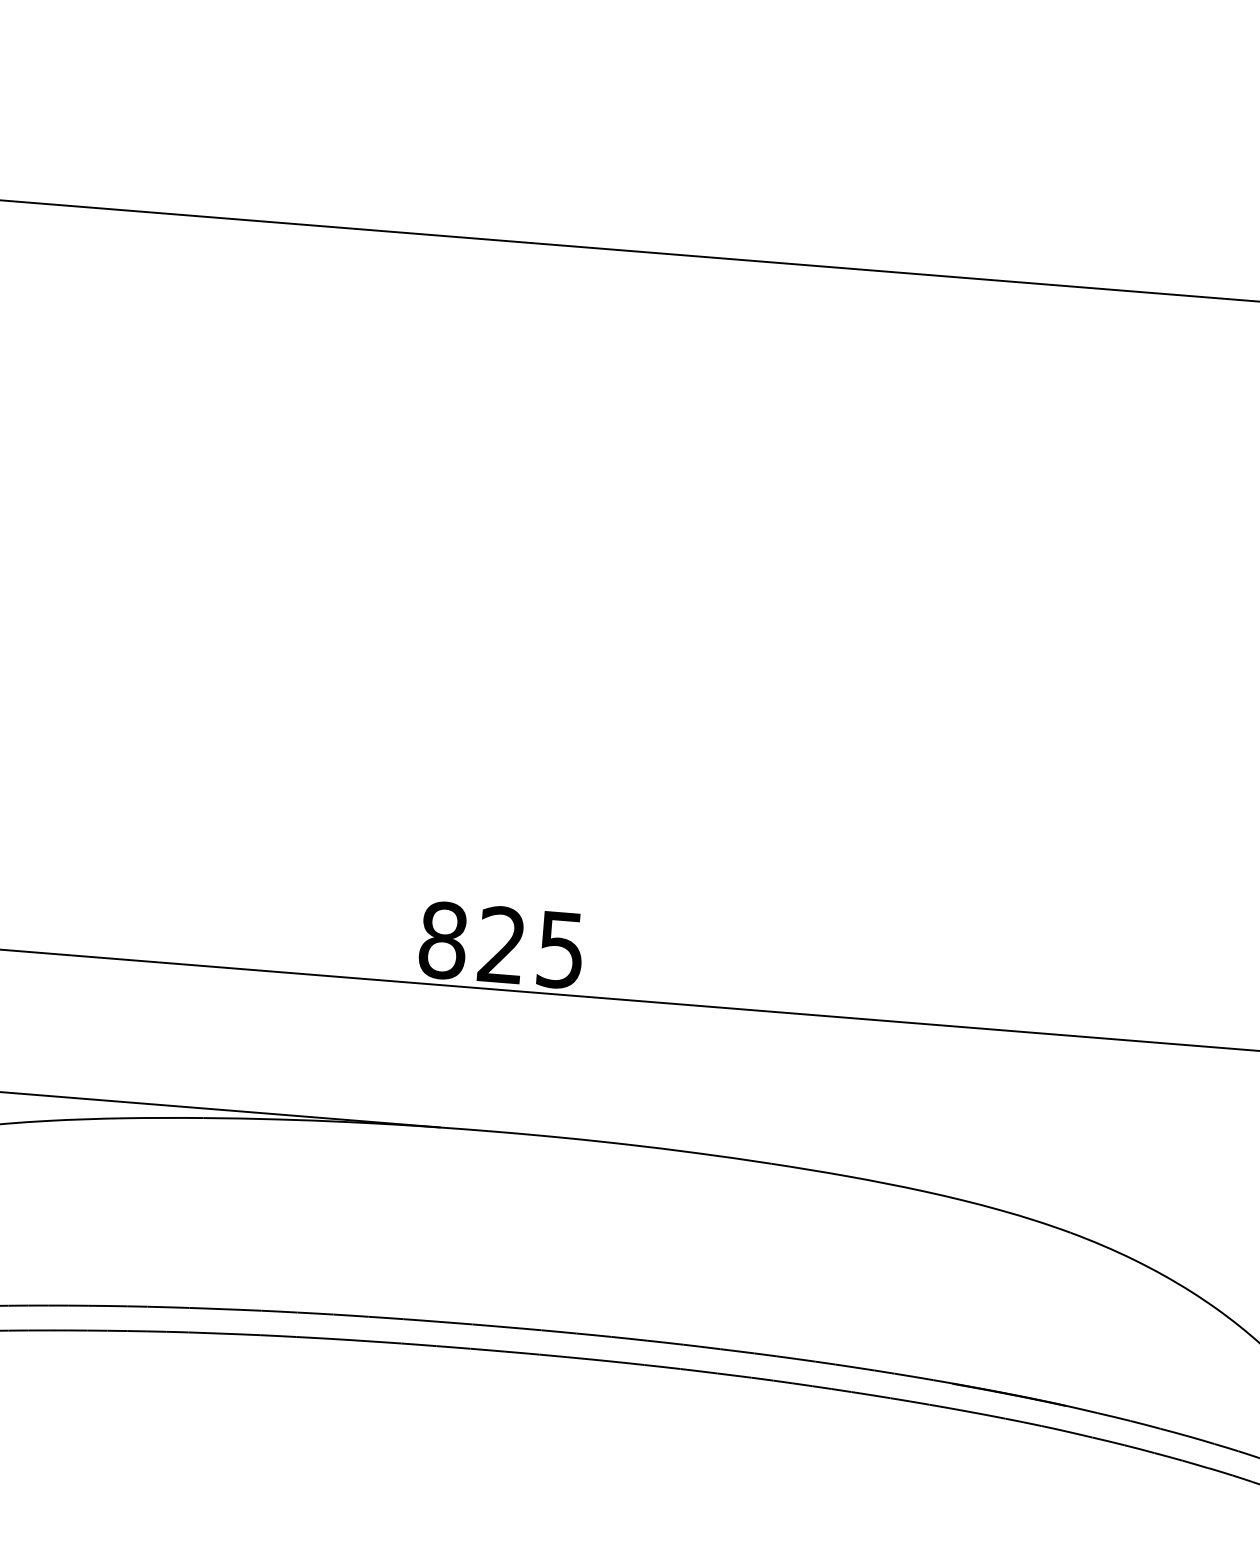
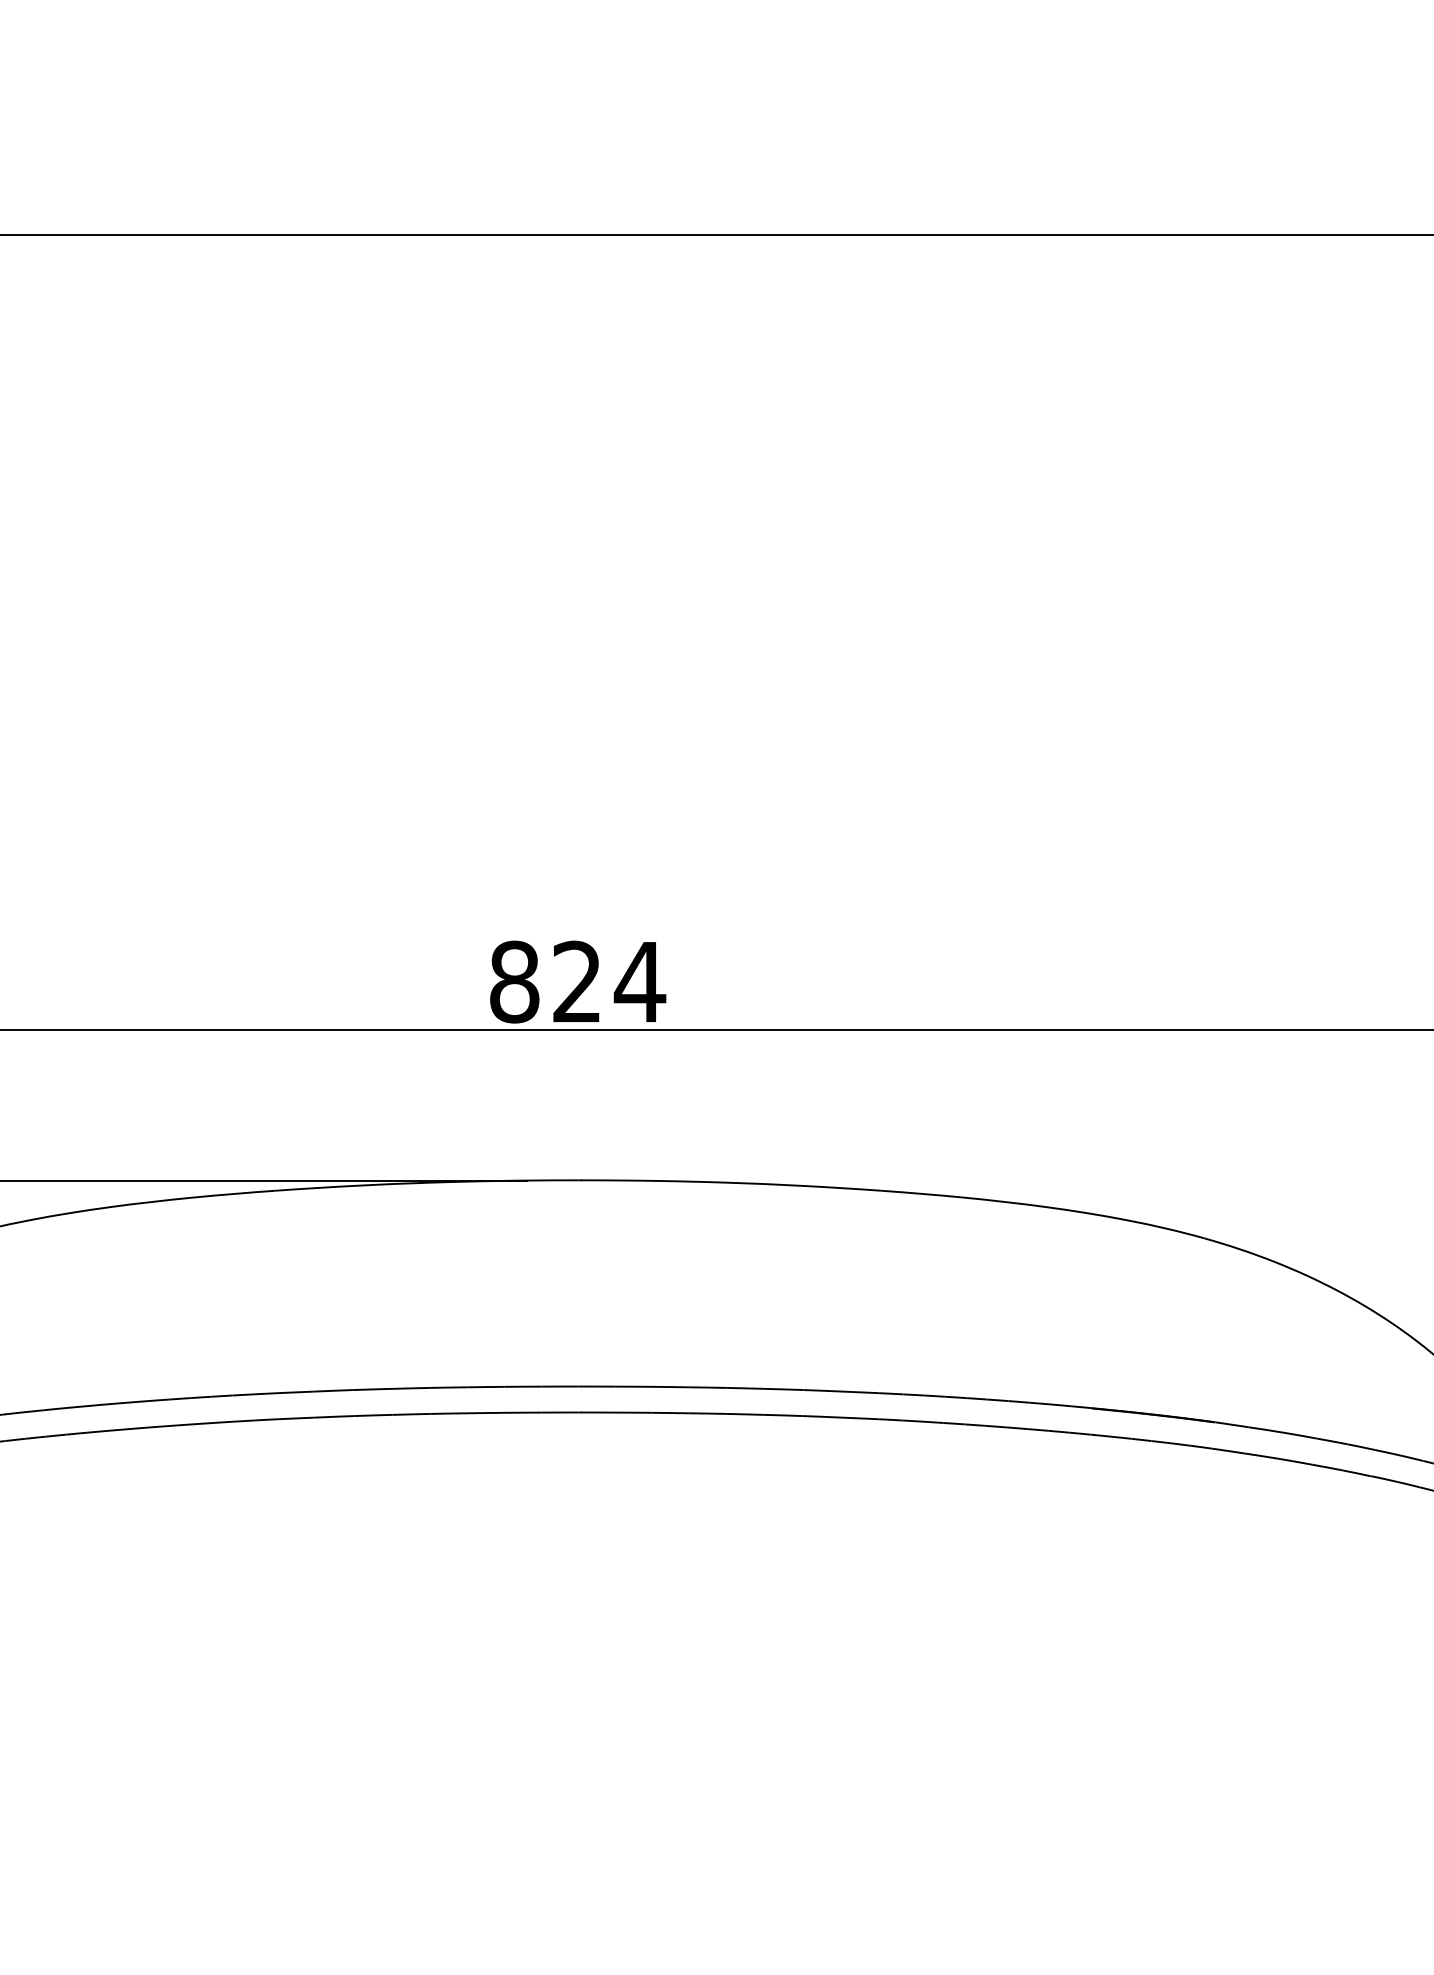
text: (560, 950) -> (639, 982), 825 -> 824

